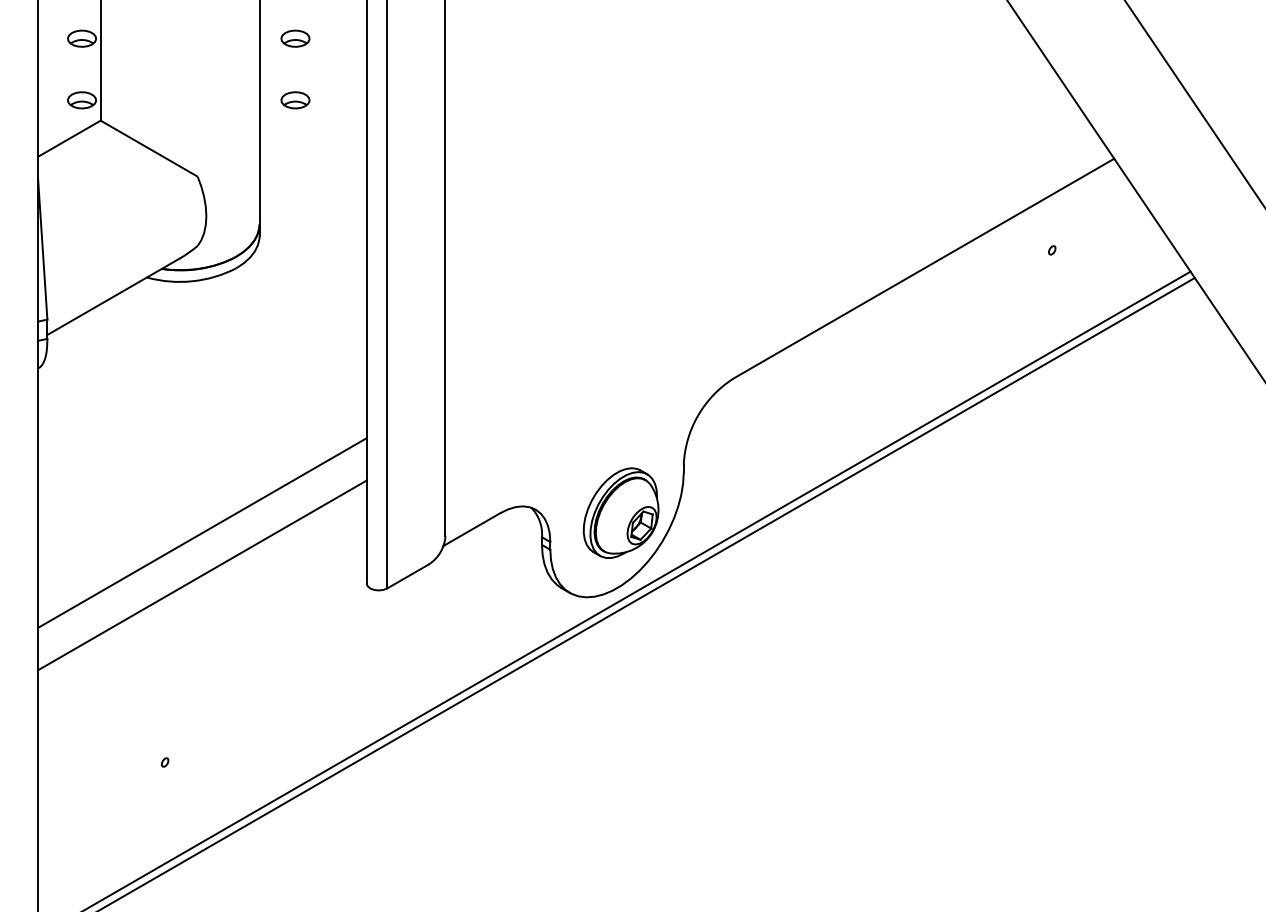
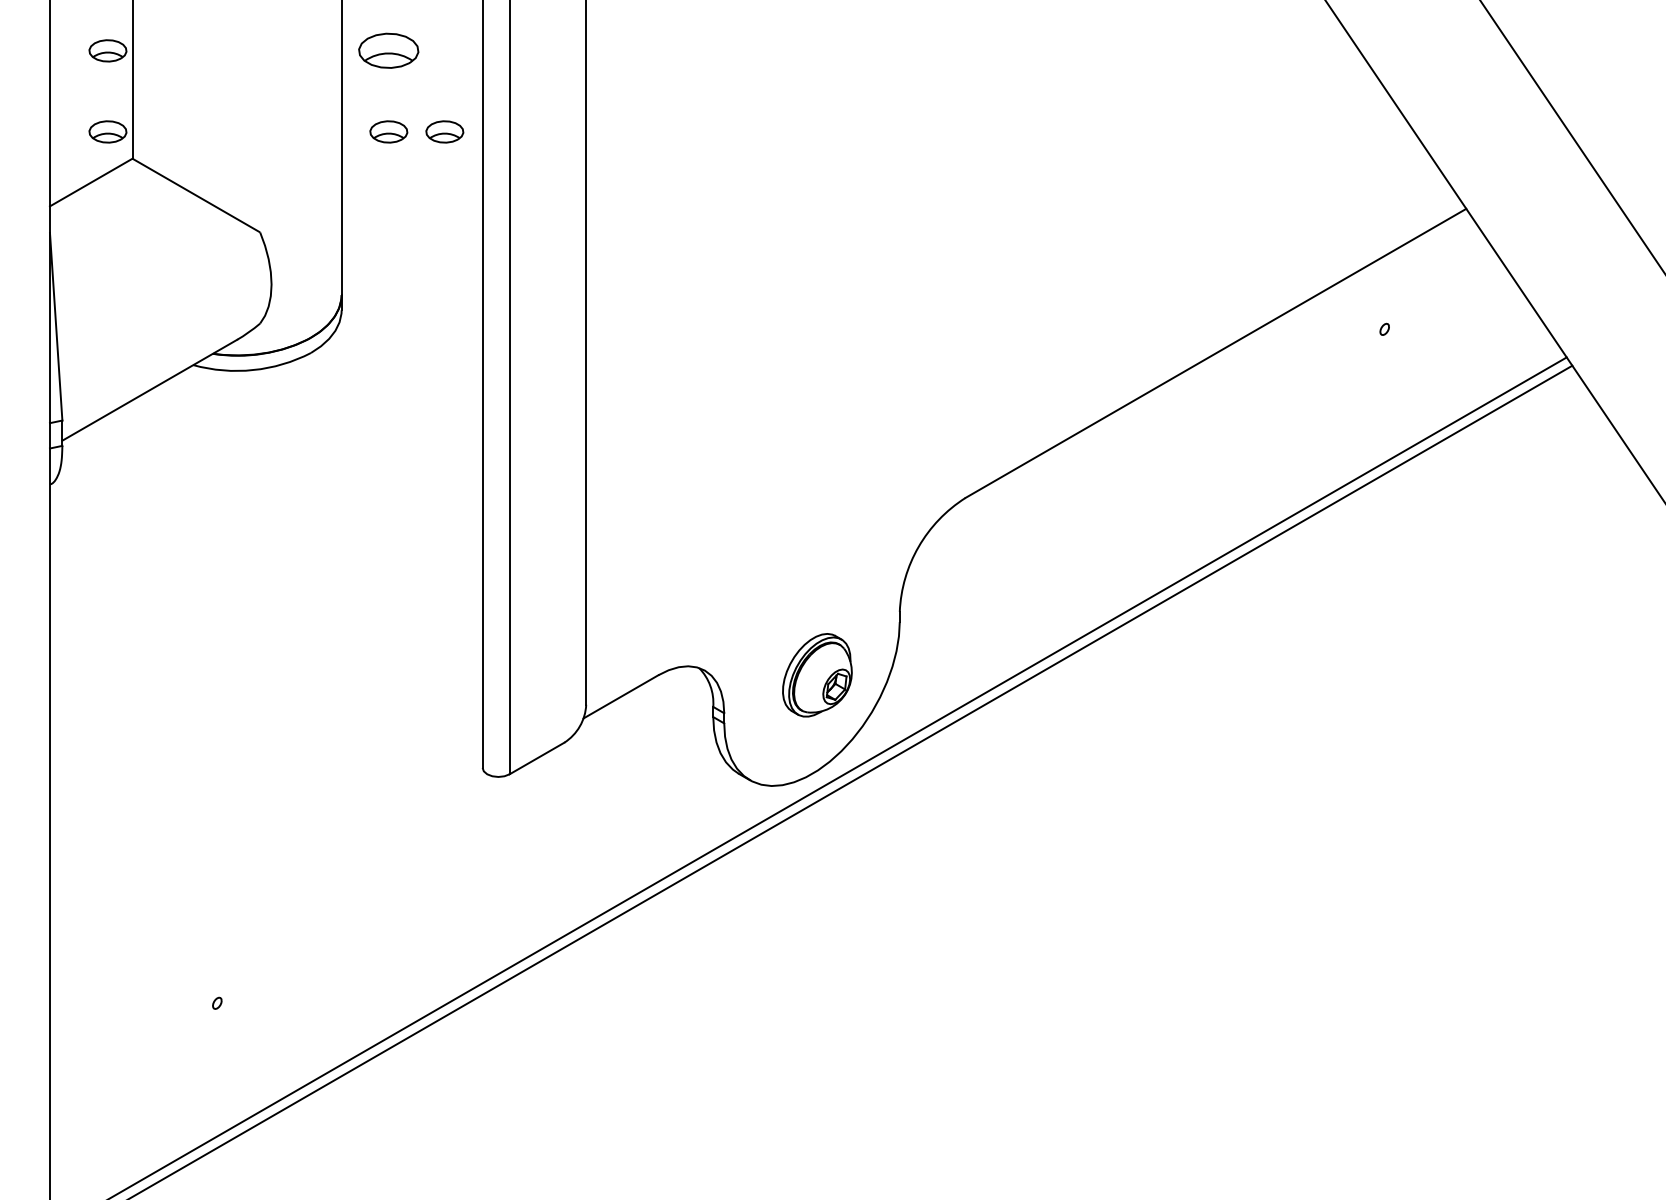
part: (295, 38) -> (388, 50), size x1.6
part: (337, 99) -> (444, 131), added
part: (621, 513) -> (817, 675), size x0.7
line: (201, 533) -> (265, 701), removed
line: (201, 575) -> (265, 757), removed

